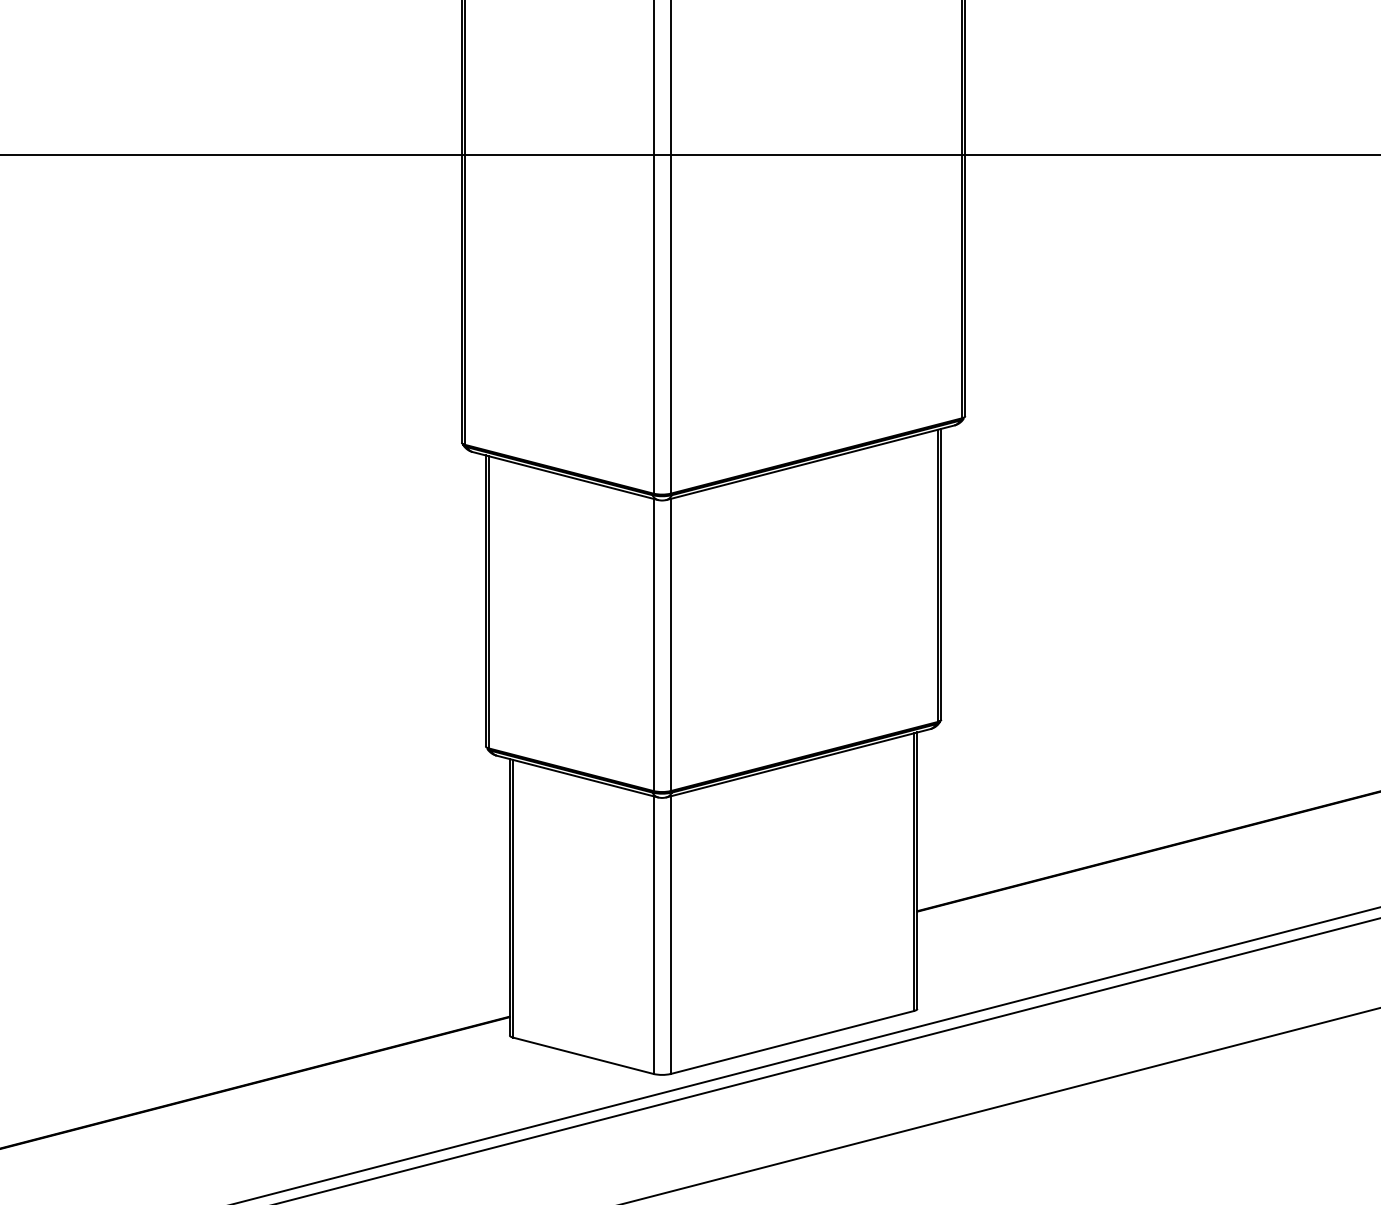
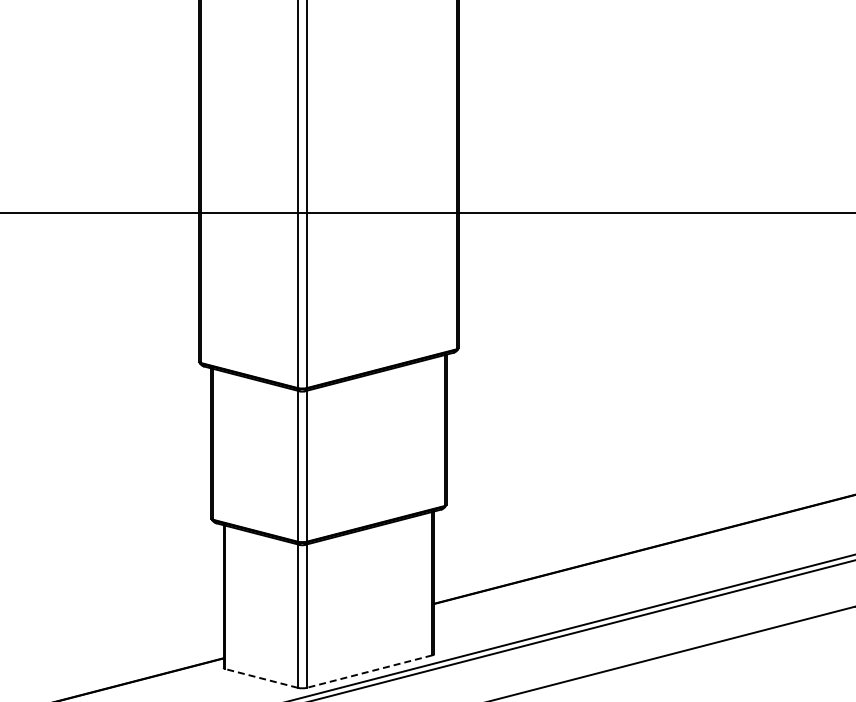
line: (792, 1042) -> (369, 671), solid -> dashed
line: (583, 1055) -> (261, 678), solid -> dashed

